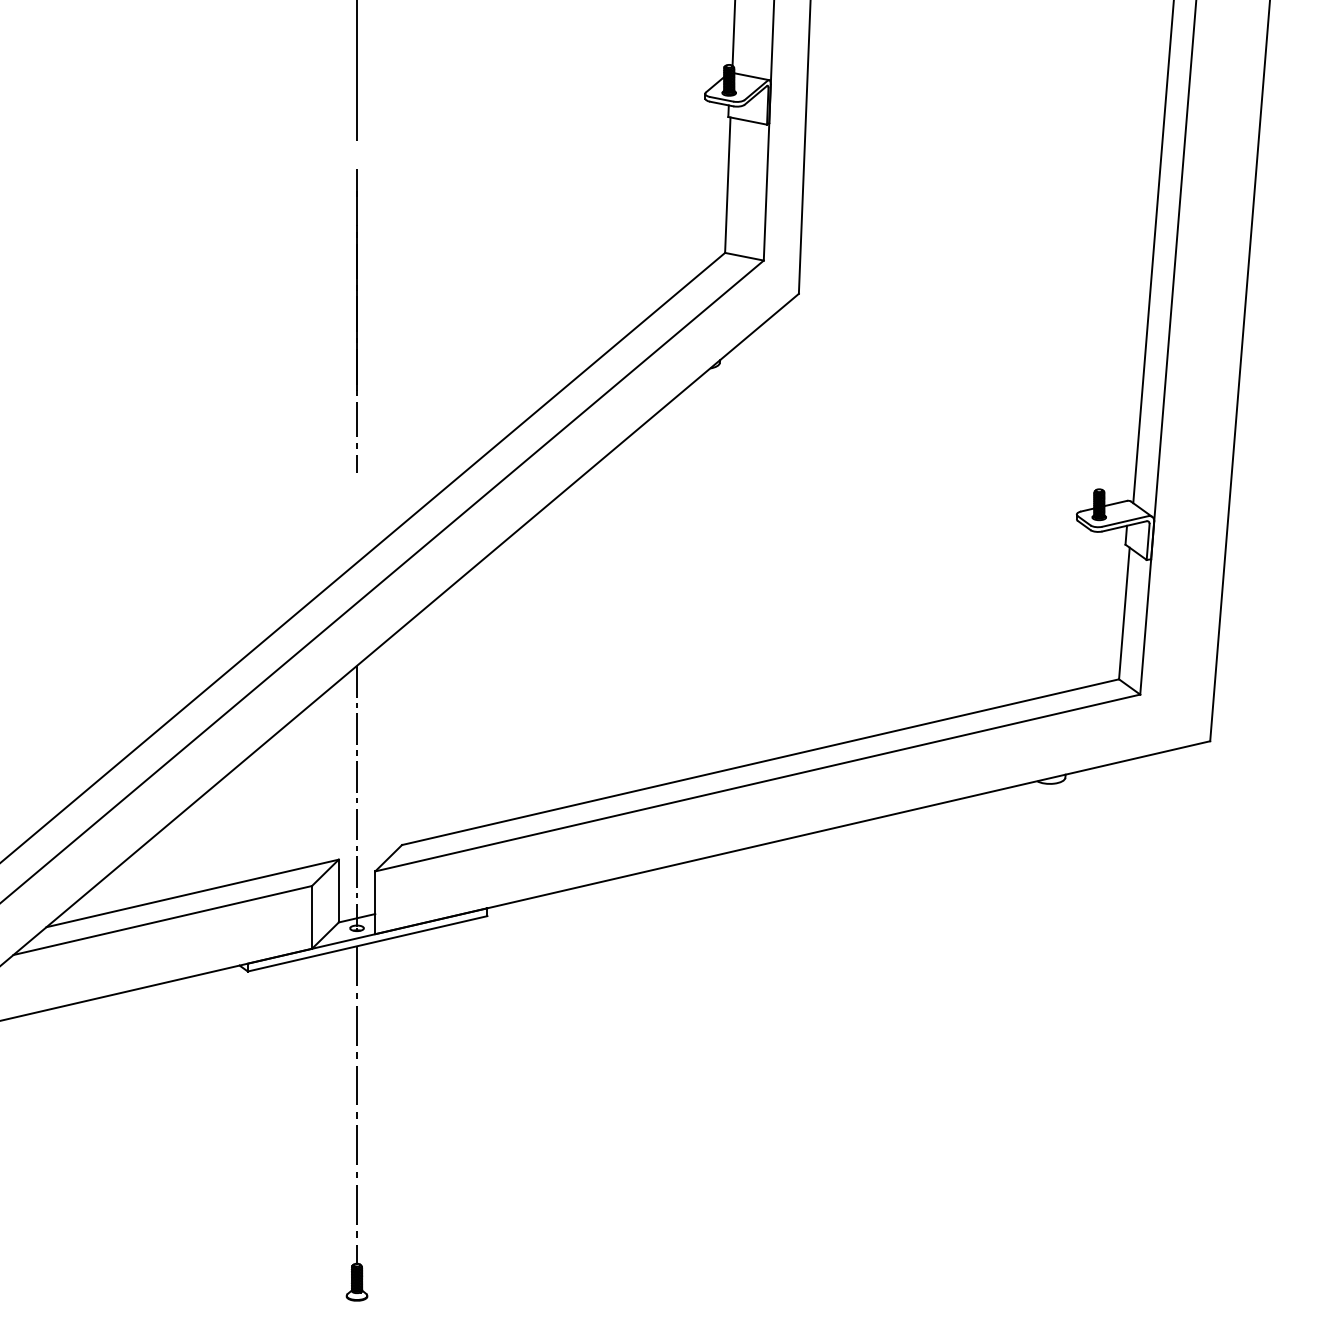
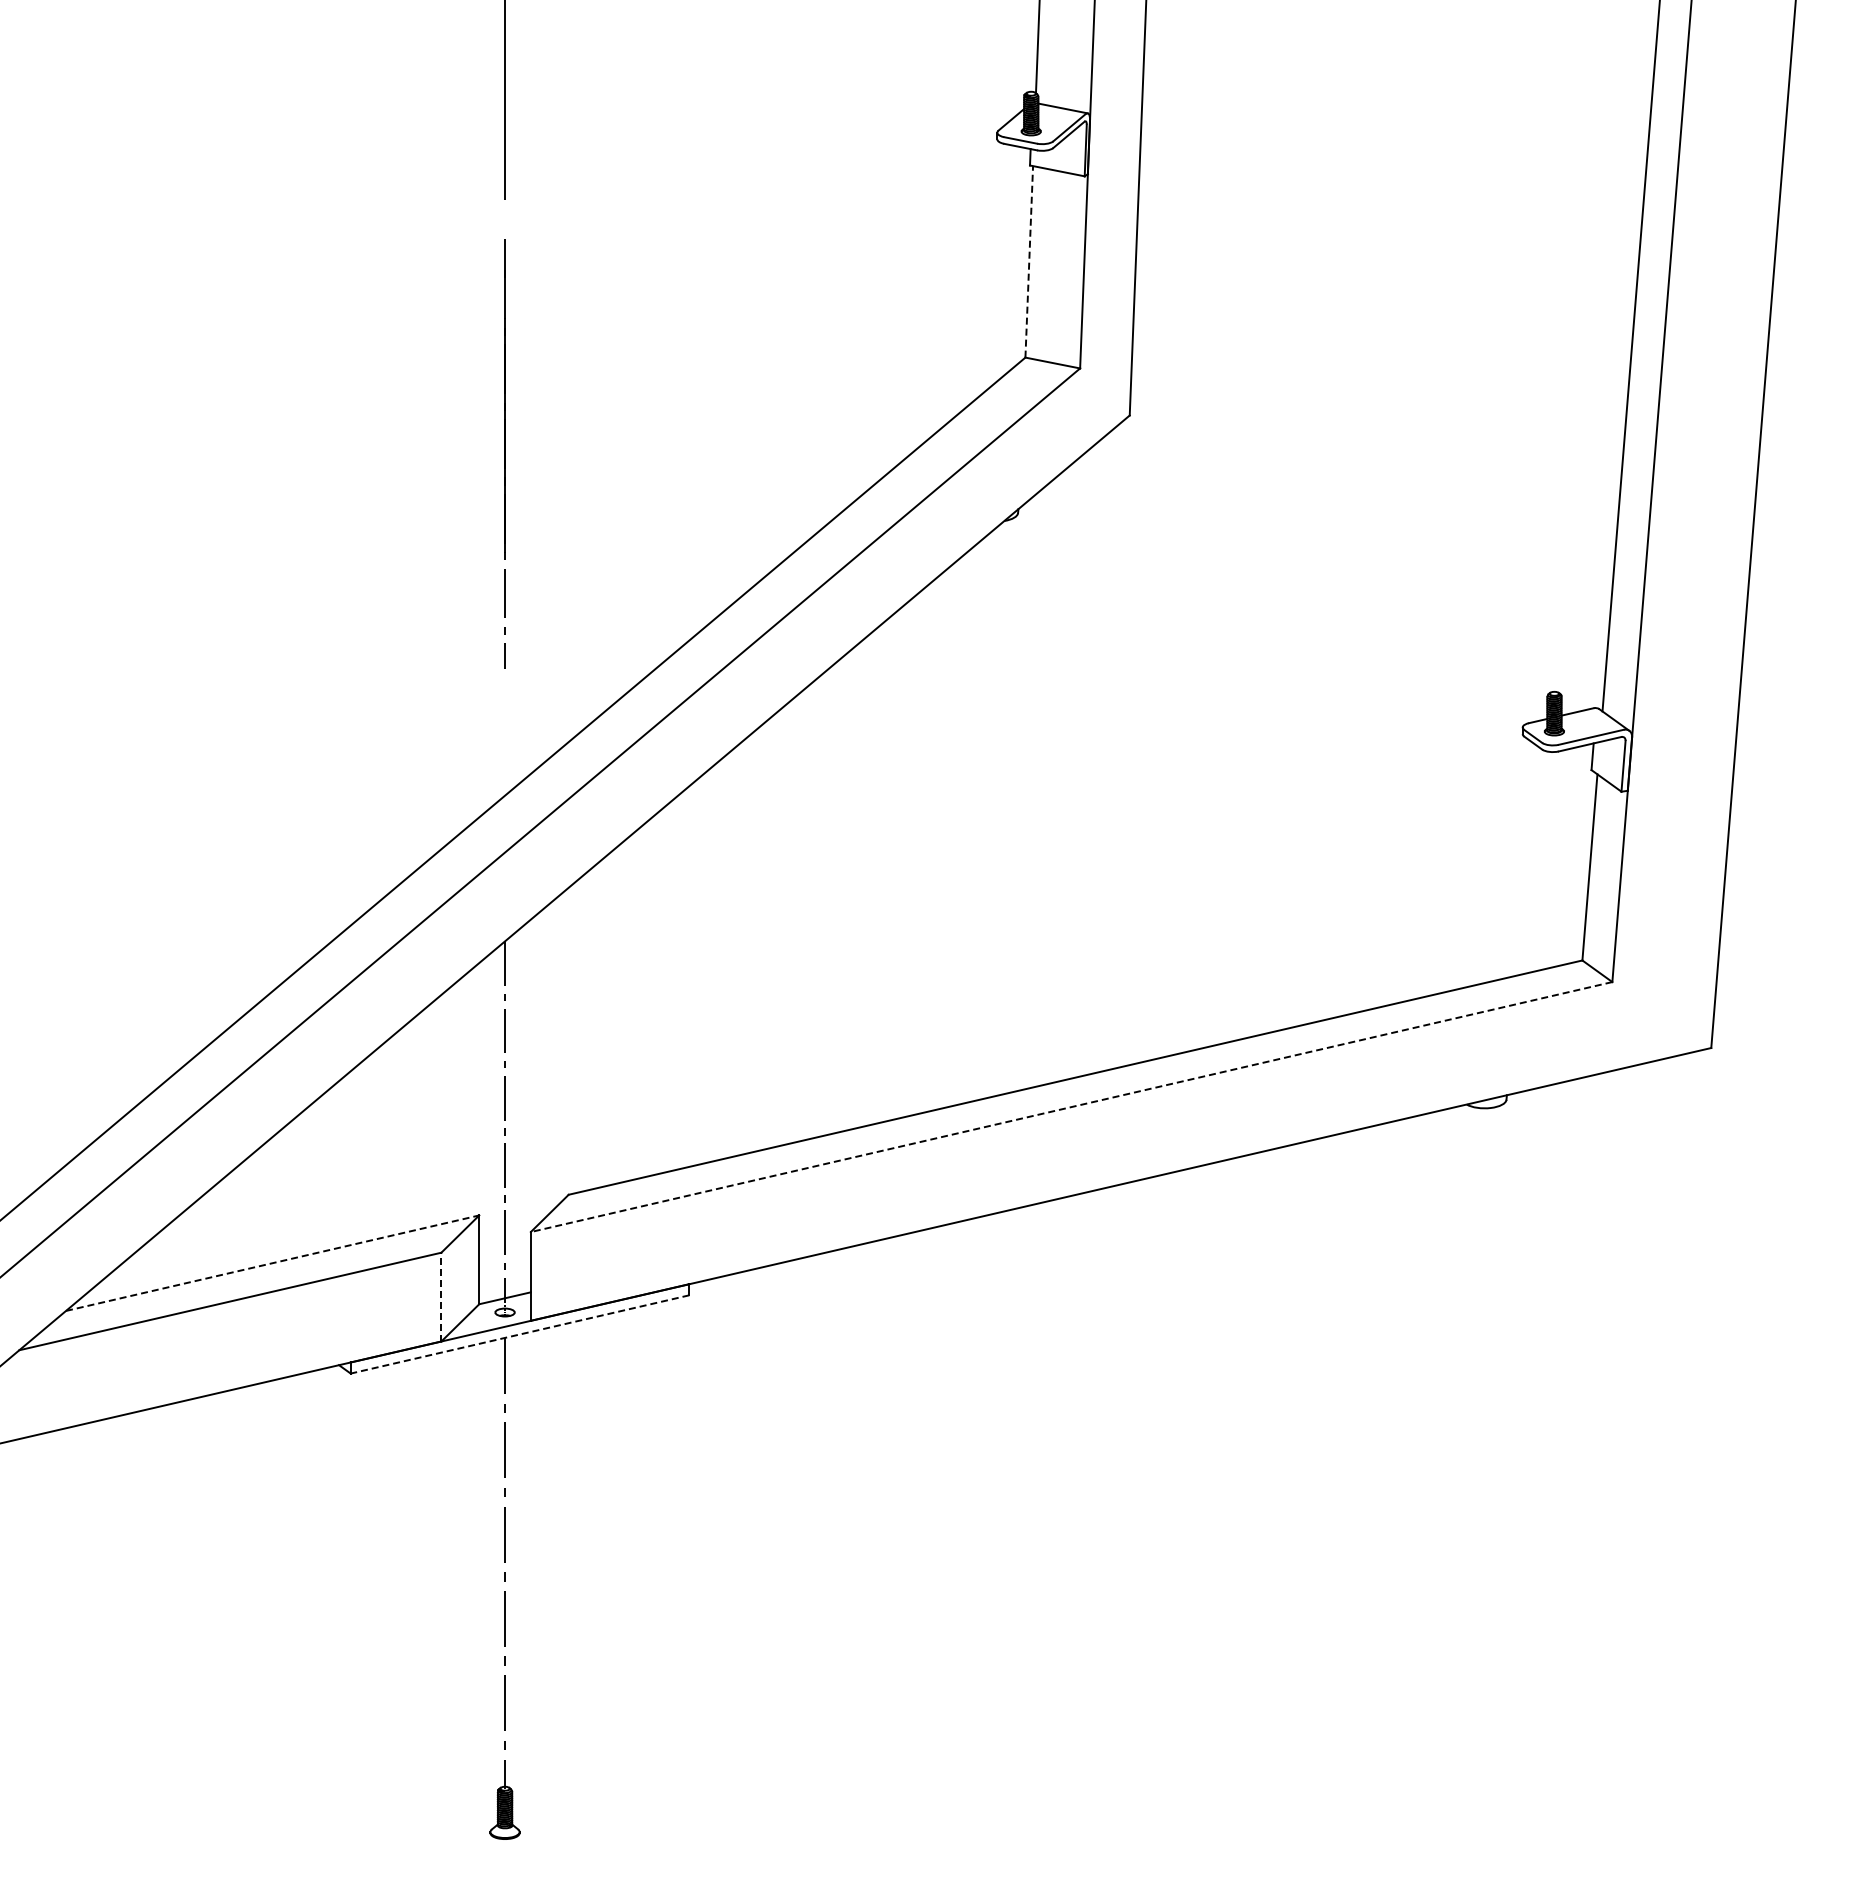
line: (727, 184) -> (1029, 261), solid -> dashed
line: (757, 783) -> (1071, 1107), solid -> dashed
line: (193, 893) -> (273, 1263), solid -> dashed
line: (312, 916) -> (441, 1296), solid -> dashed
line: (367, 943) -> (520, 1334), solid -> dashed

